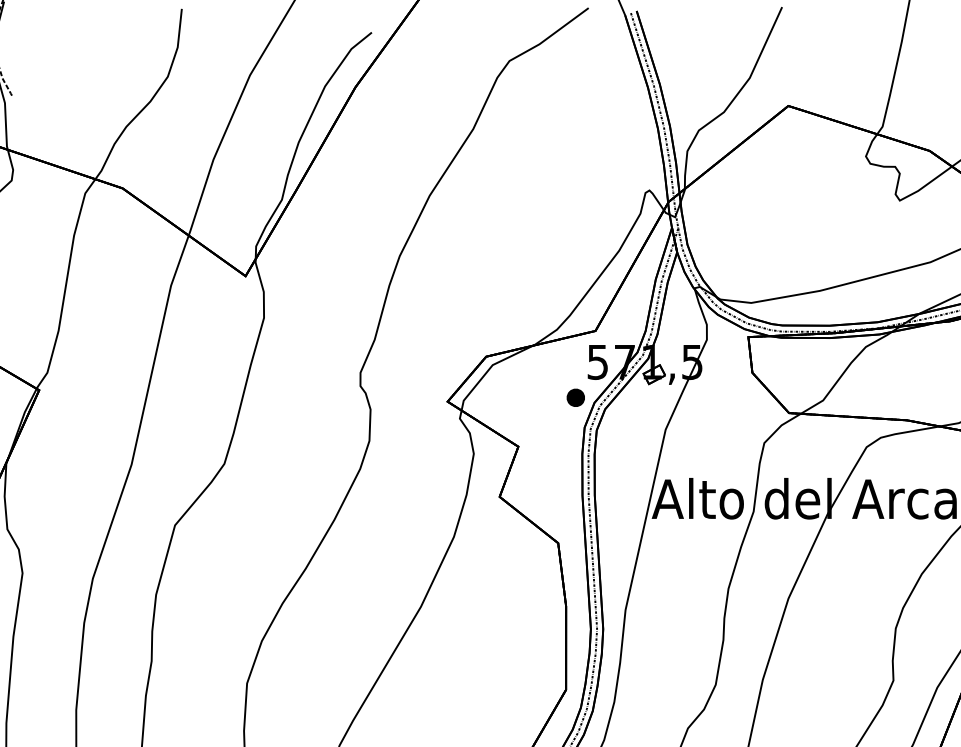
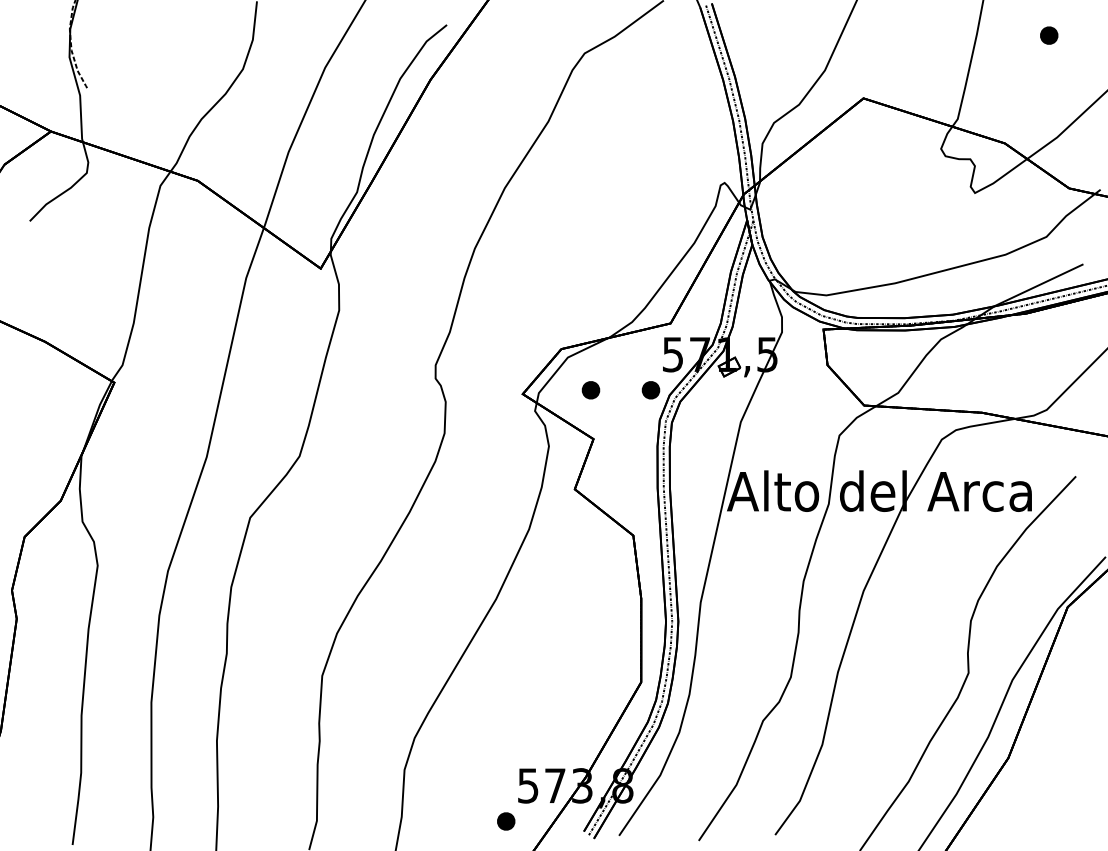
part: (515, 398) -> (590, 390), added

